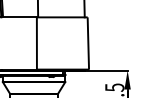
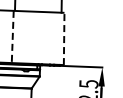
line: (36, 43) -> (12, 36), solid -> dashed
line: (88, 43) -> (64, 38), solid -> dashed

